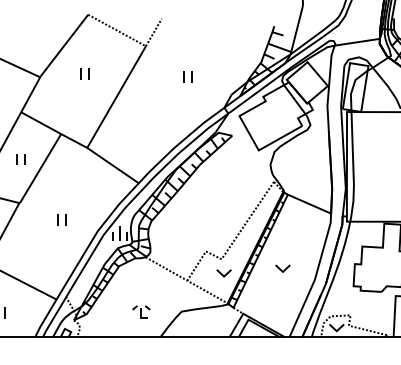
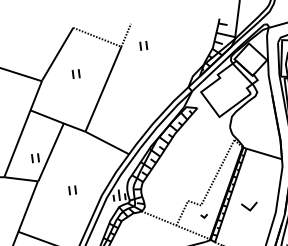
part: (187, 76) -> (143, 45), moved
part: (20, 159) -> (35, 158), moved
part: (282, 268) -> (249, 206), size x1.4
part: (223, 273) -> (203, 216), size x0.6

